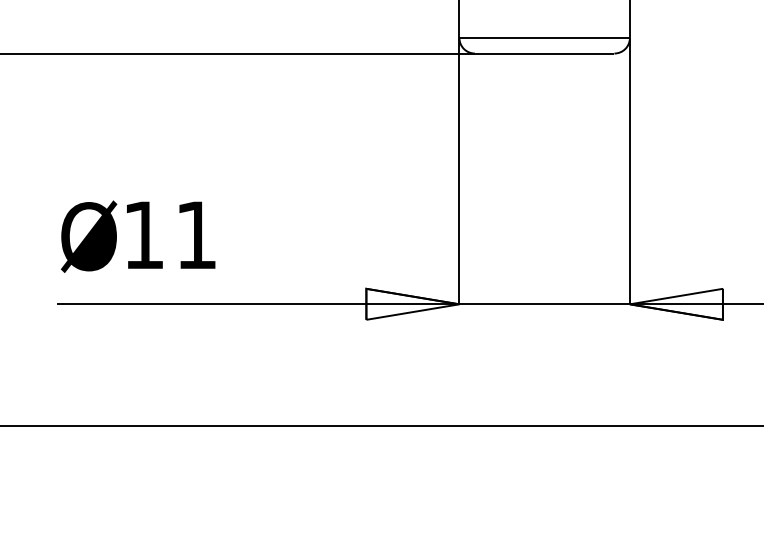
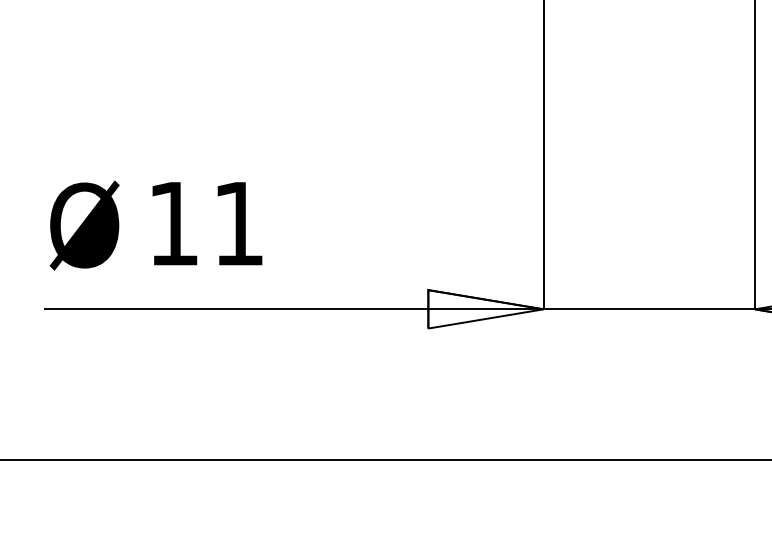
text: (171, 234) -> (207, 222), moved

